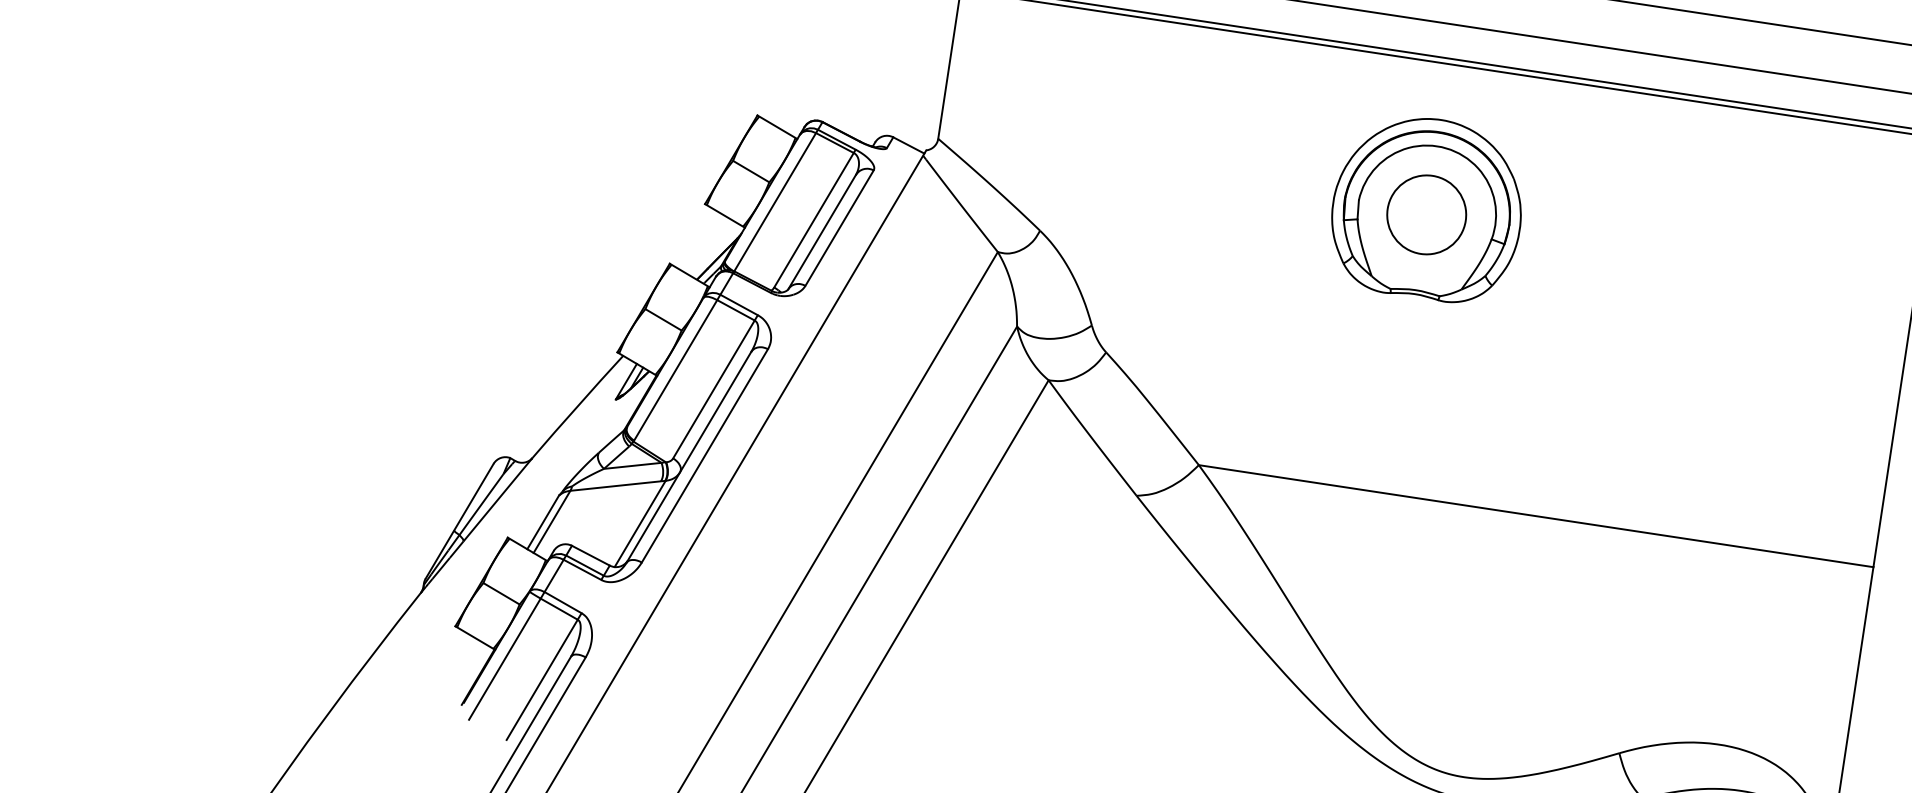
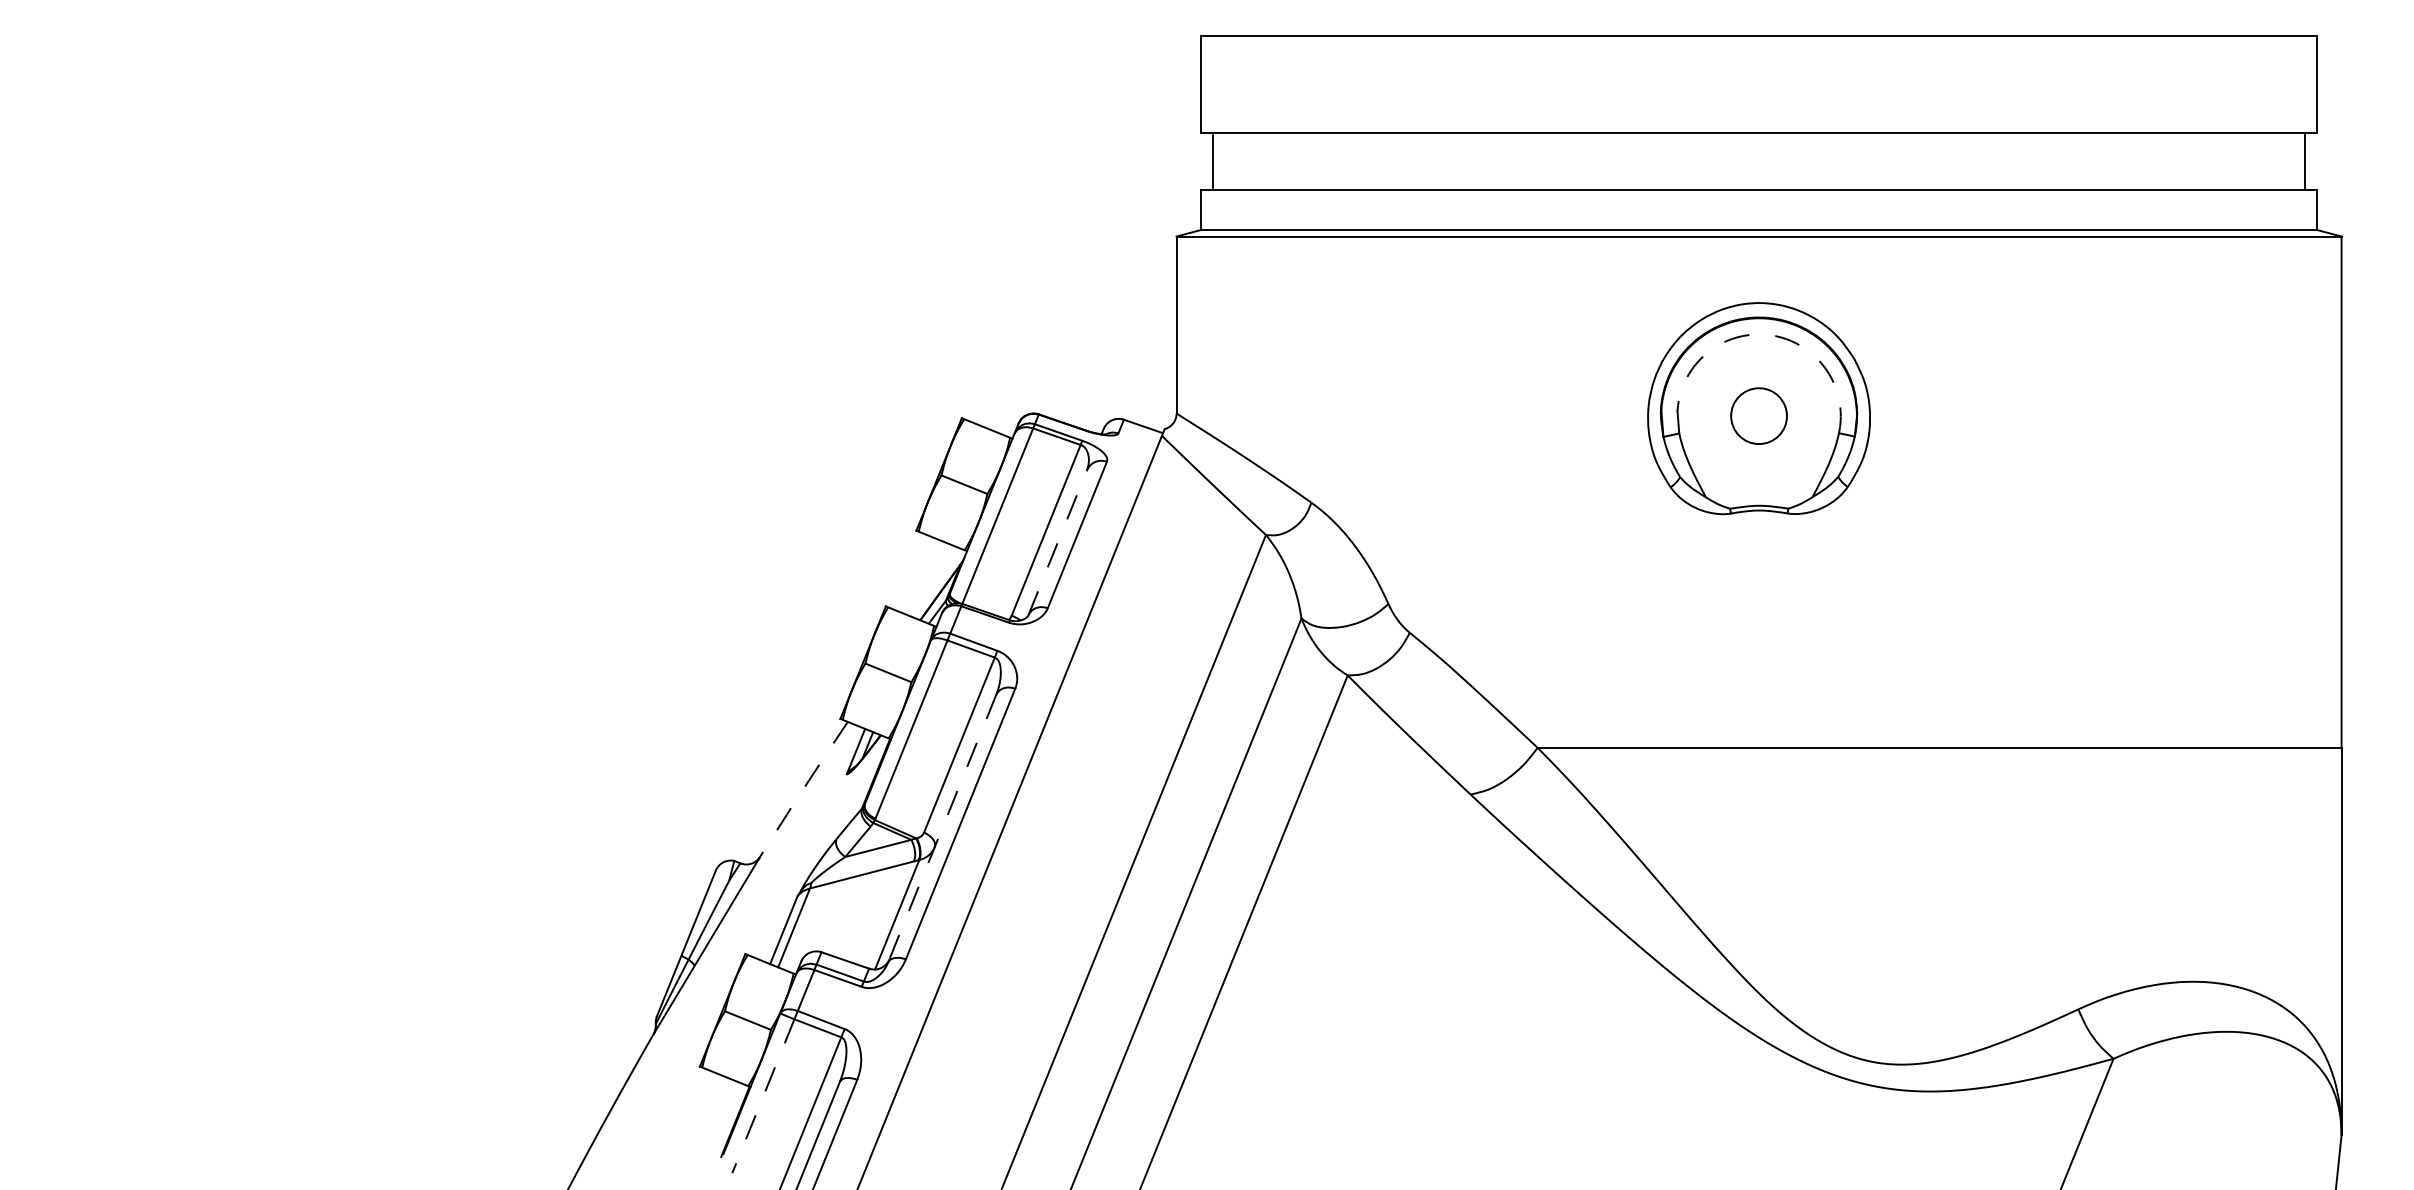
arc: (1446, 148) -> (1770, 335), solid -> dashed
circle: (1426, 214) -> (1758, 415), size x0.6
line: (821, 231) -> (1057, 542), solid -> dashed
arc: (577, 406) -> (803, 789), solid -> dashed
line: (688, 458) -> (941, 829), solid -> dashed
line: (504, 659) -> (763, 1096), solid -> dashed

